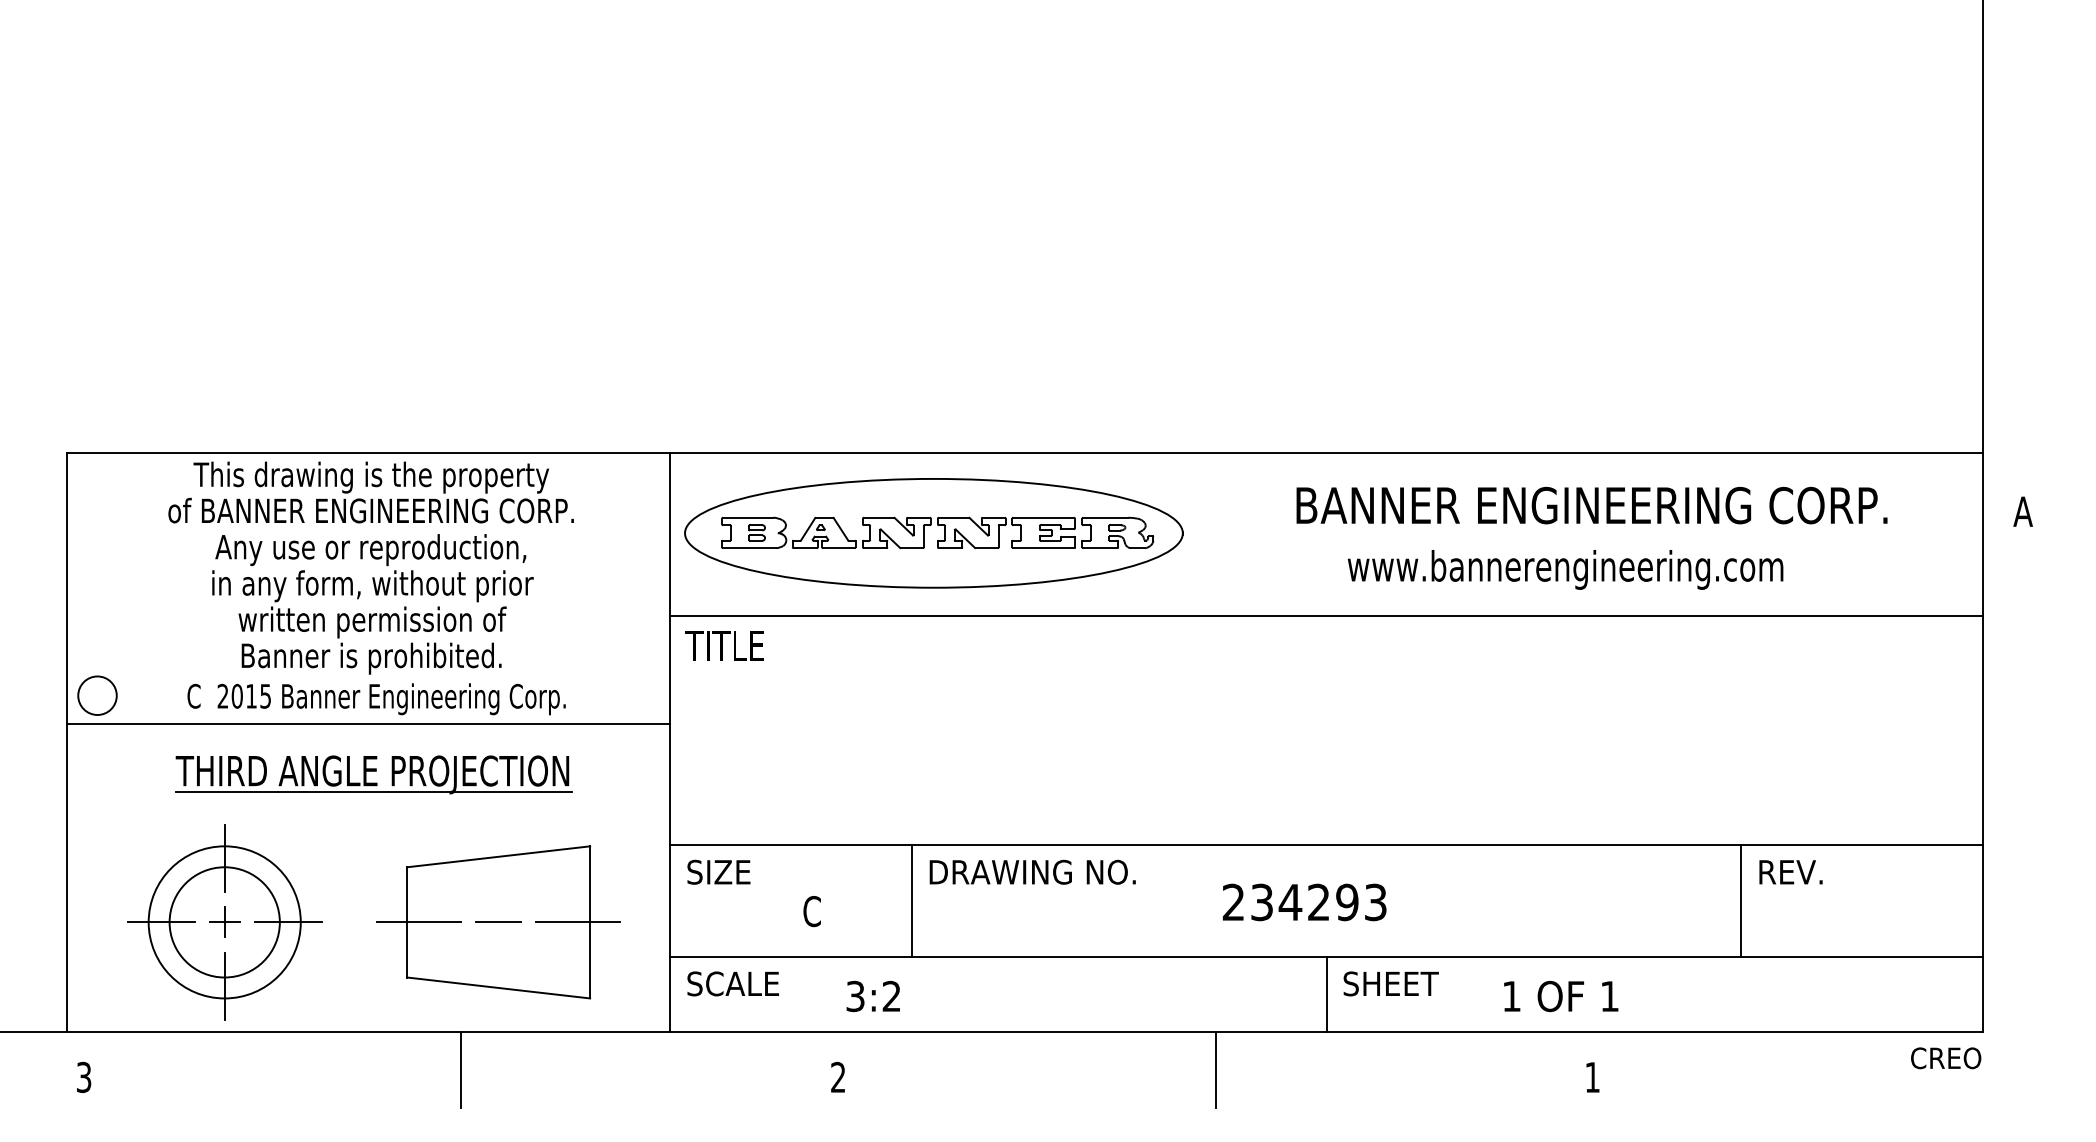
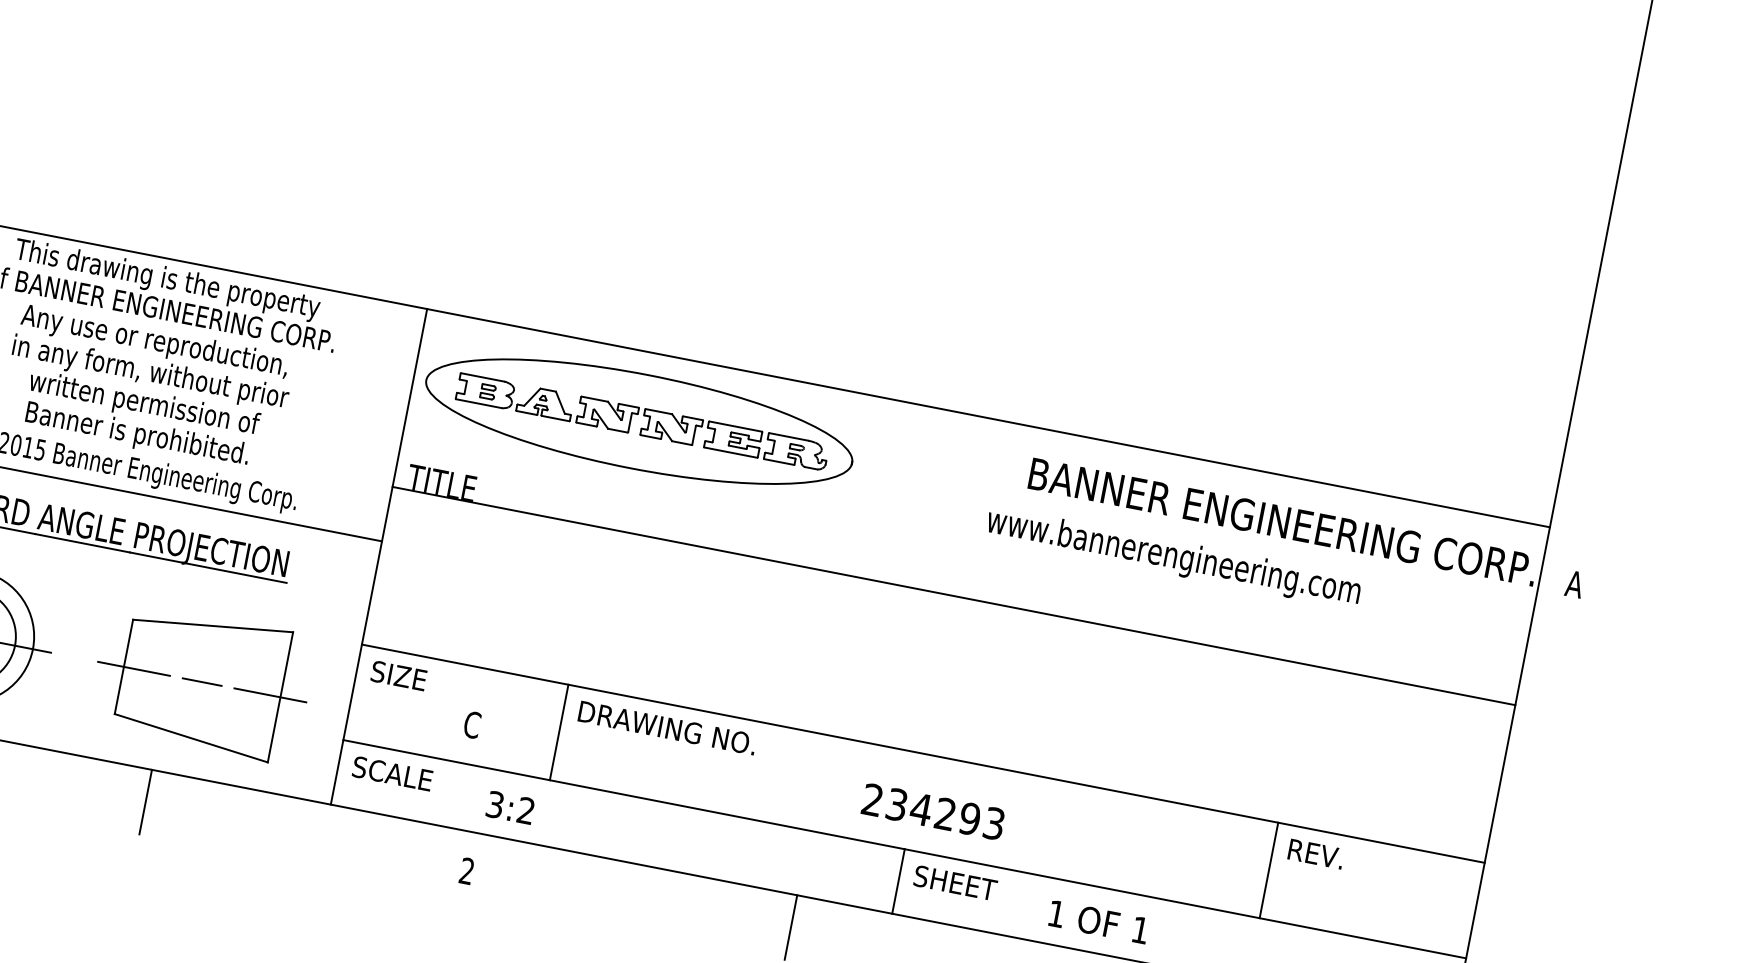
text: (1591, 505) -> (1282, 522), moved
line: (1326, 615) -> (953, 595), moved
text: (1304, 902) -> (933, 811), moved

